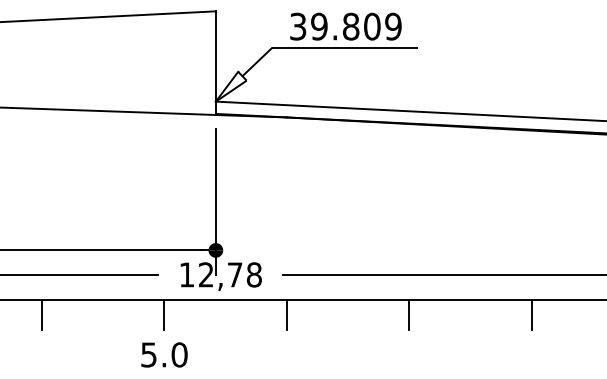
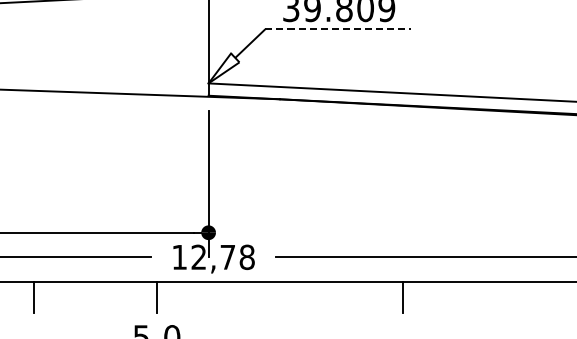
line: (344, 47) -> (337, 29), solid -> dashed
line: (286, 314) -> (279, 297), removed
line: (532, 314) -> (526, 297), removed

